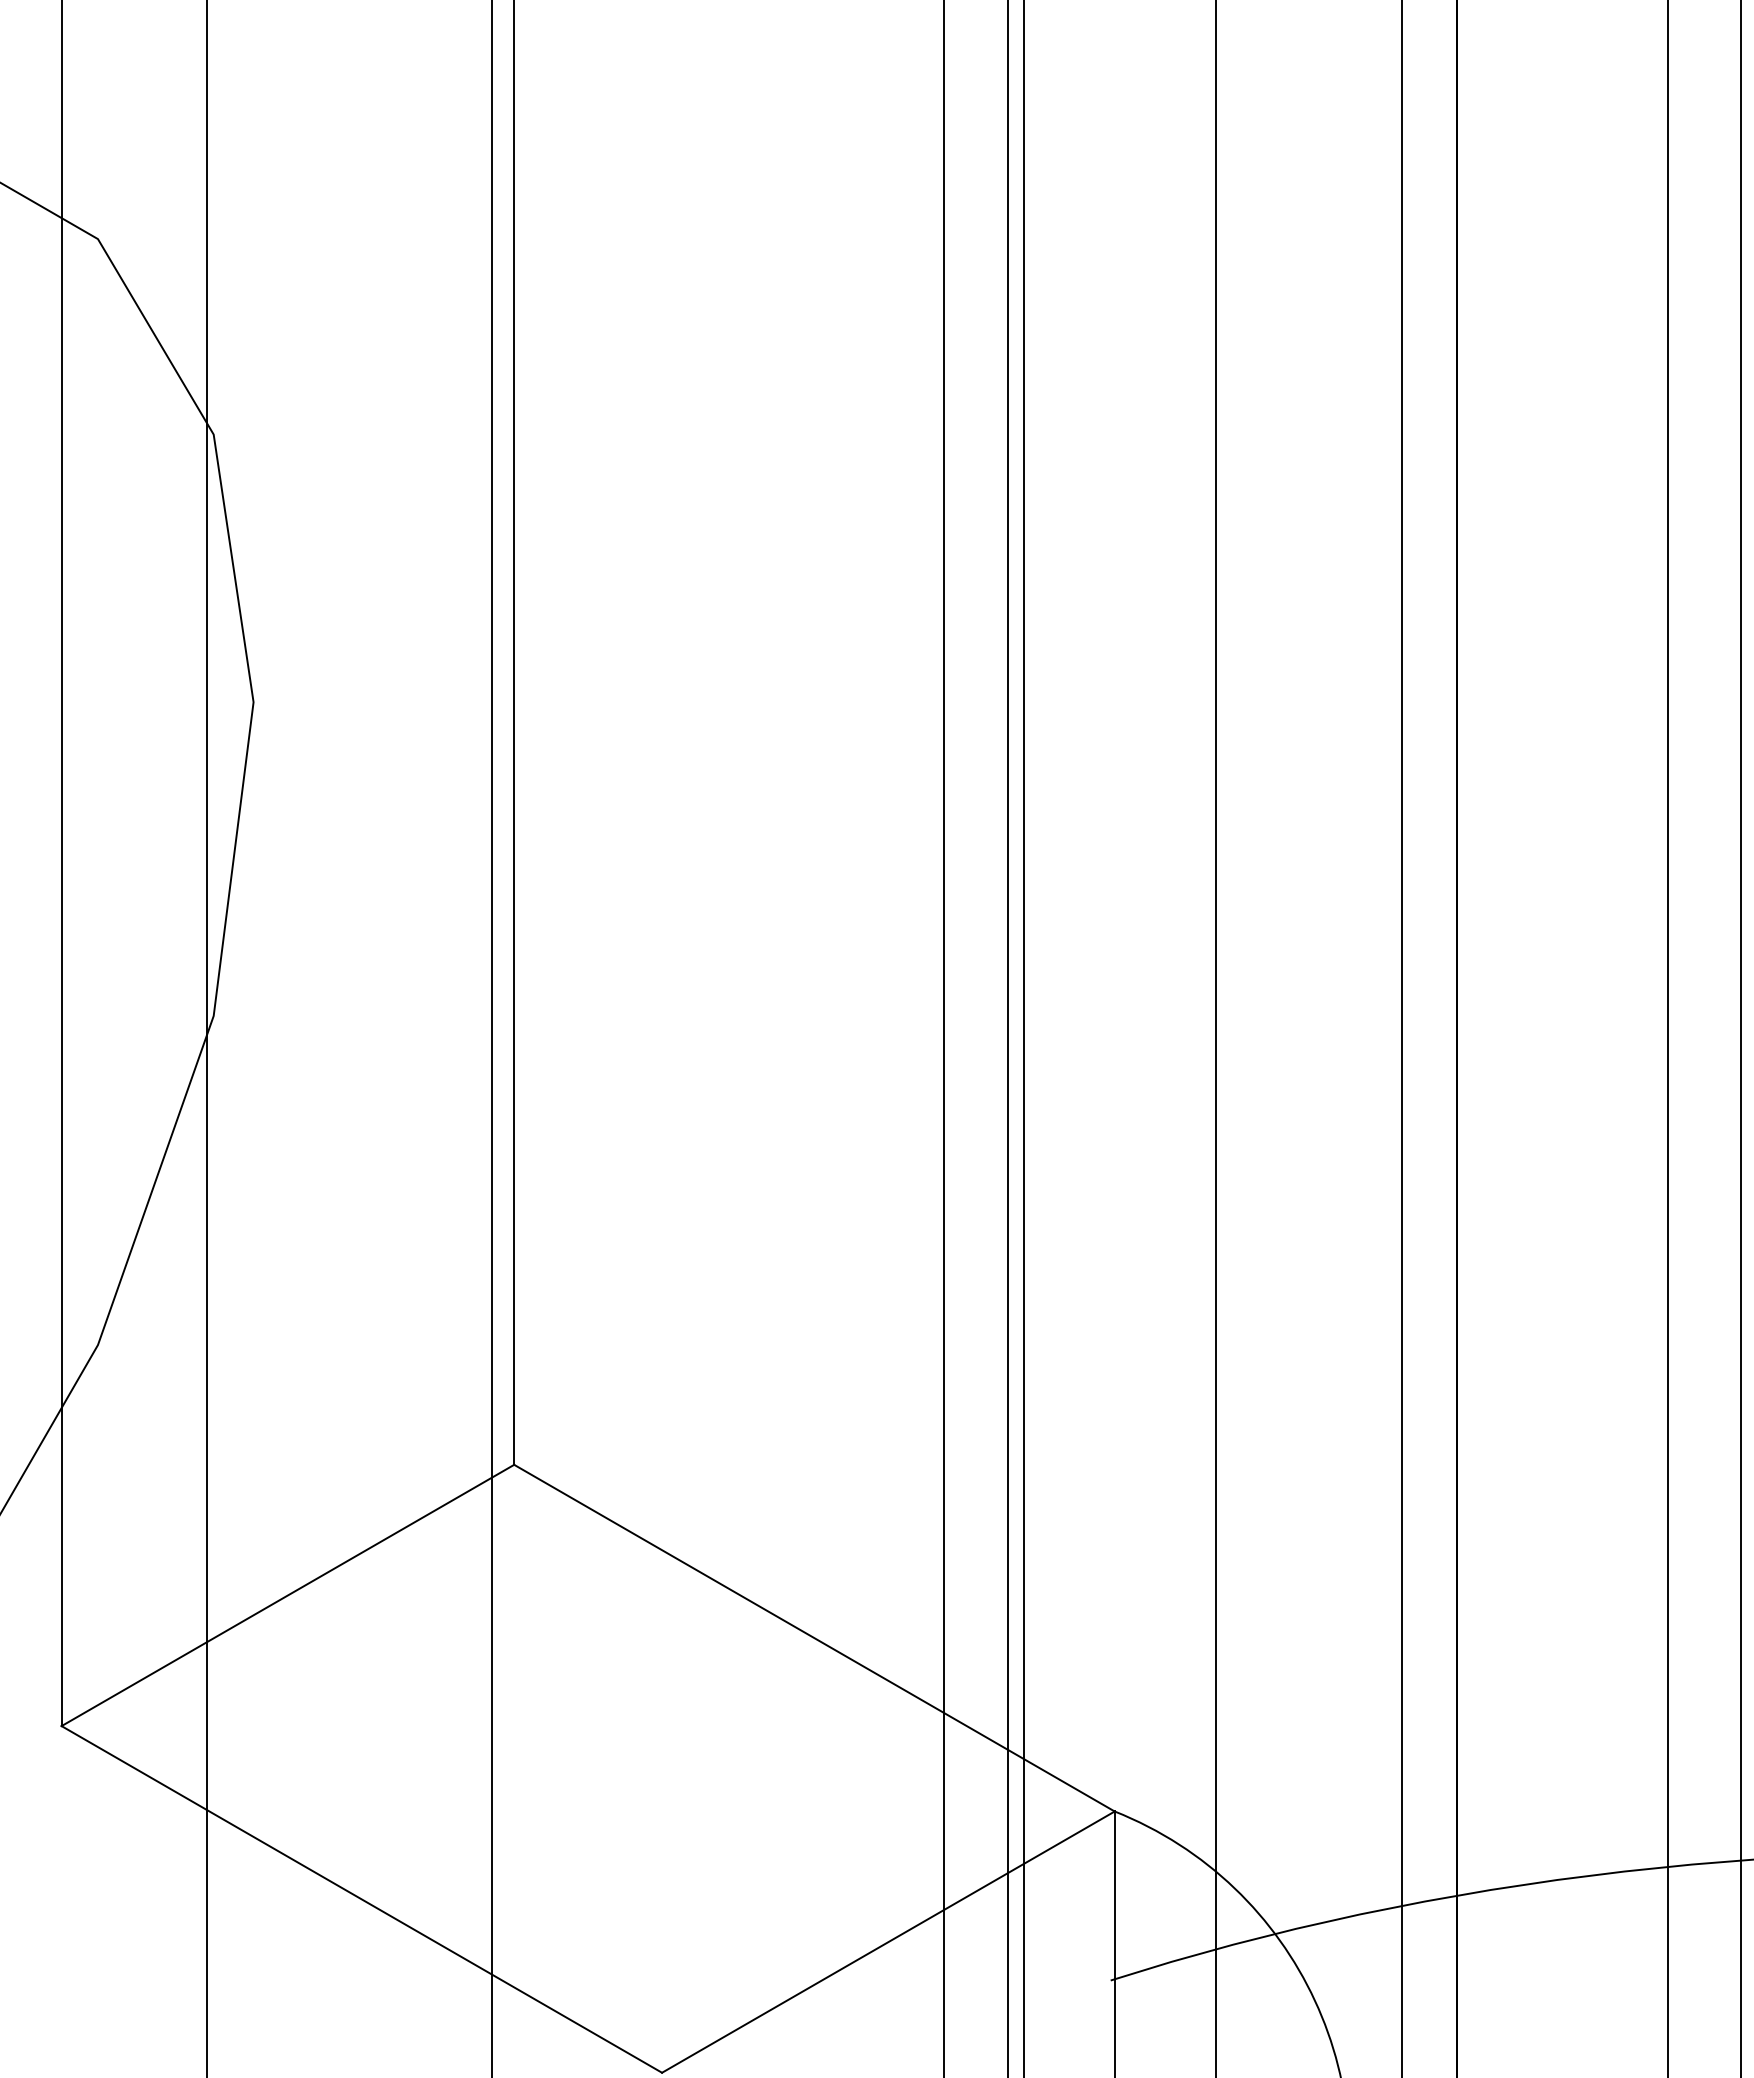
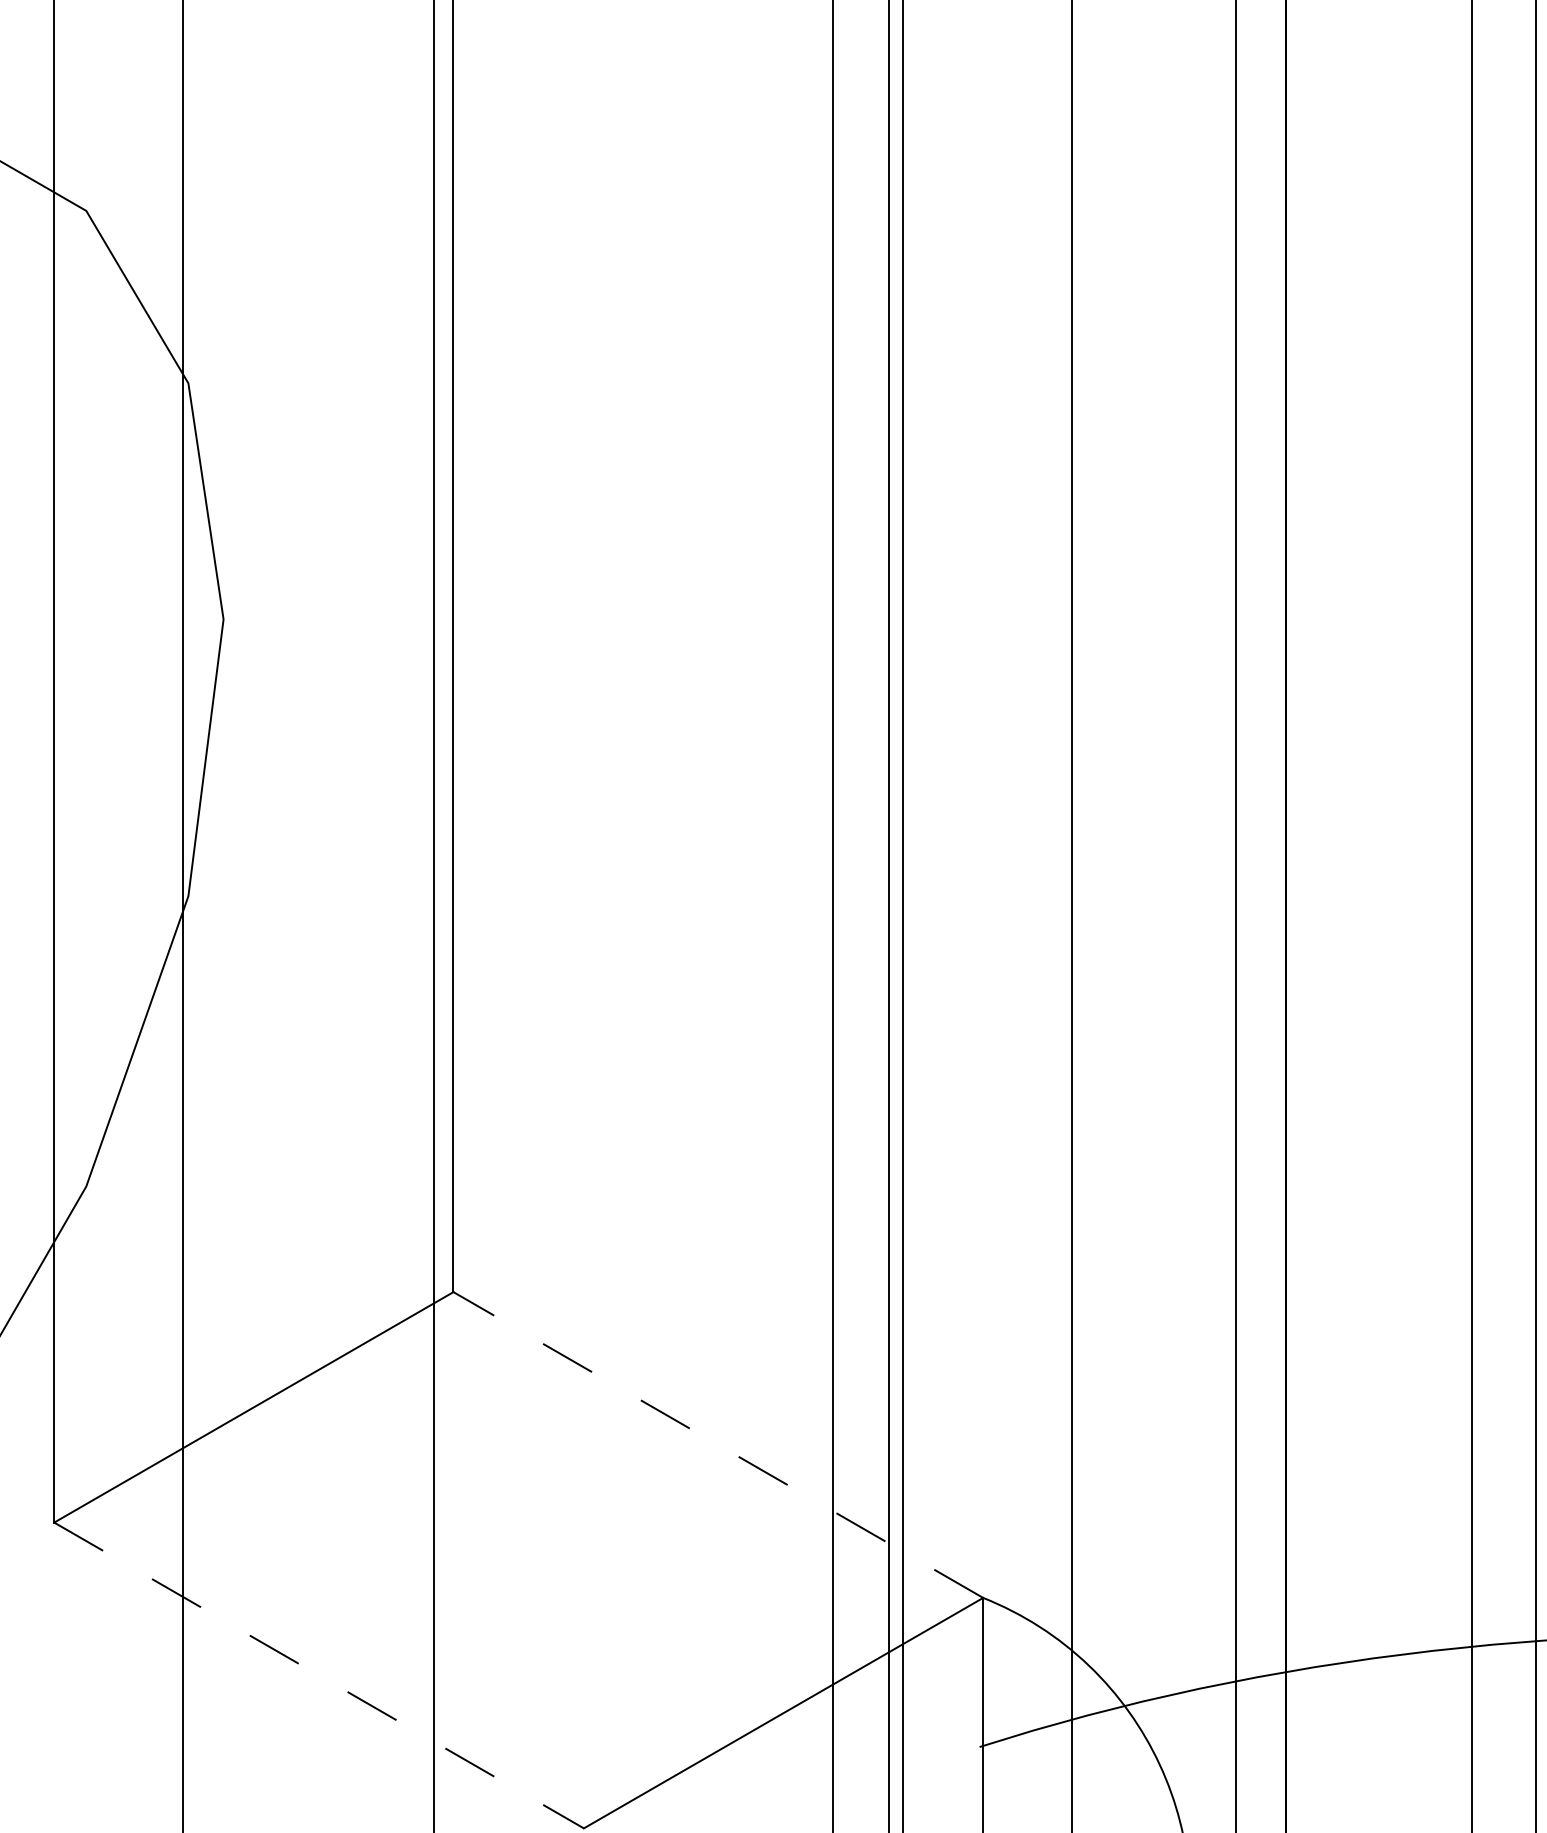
line: (814, 1638) -> (718, 1445), solid -> dashed
line: (361, 1899) -> (318, 1675), solid -> dashed

